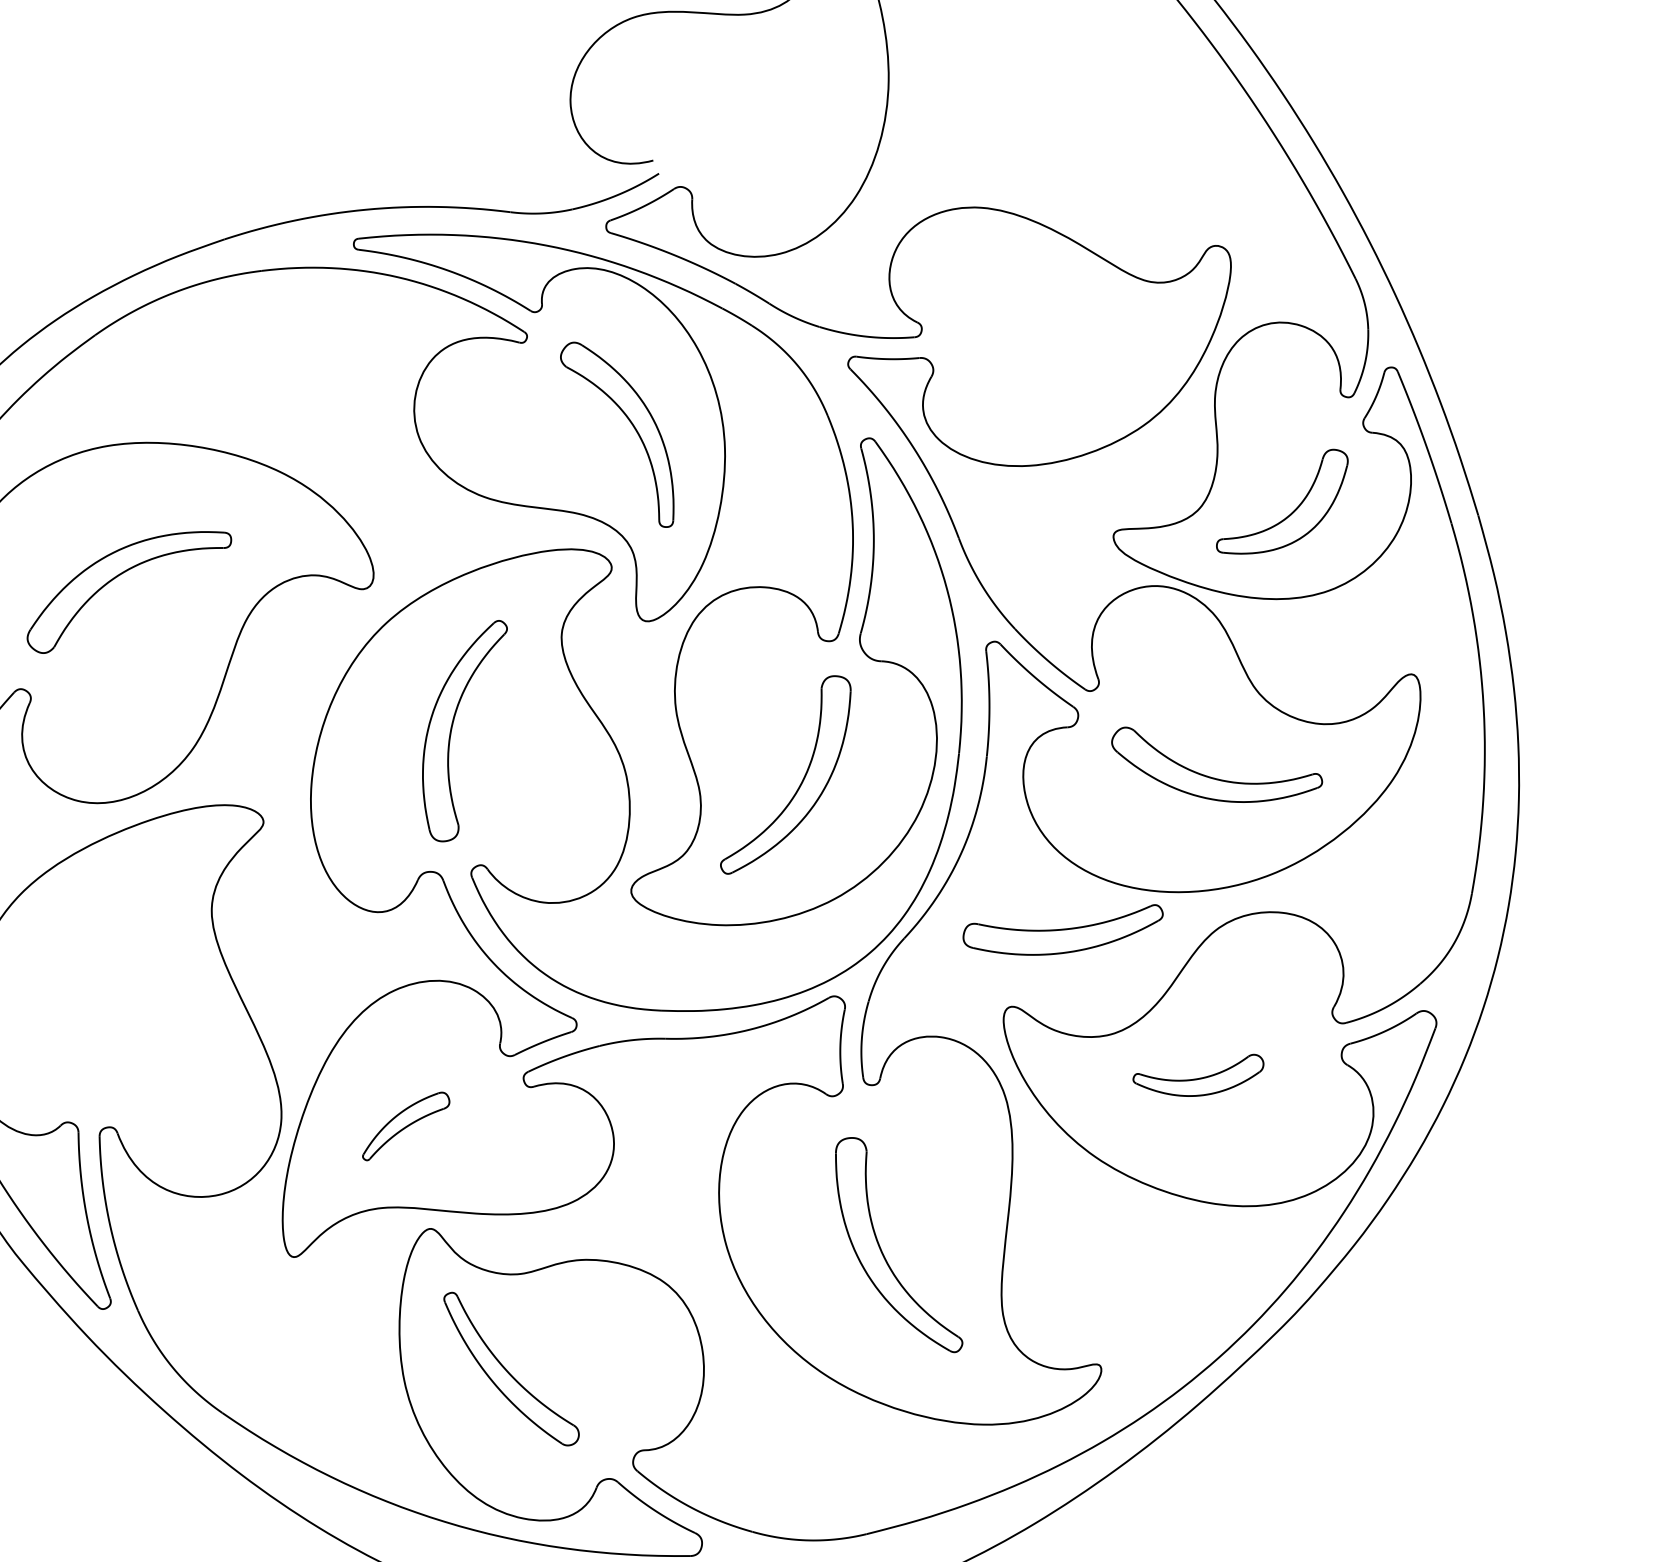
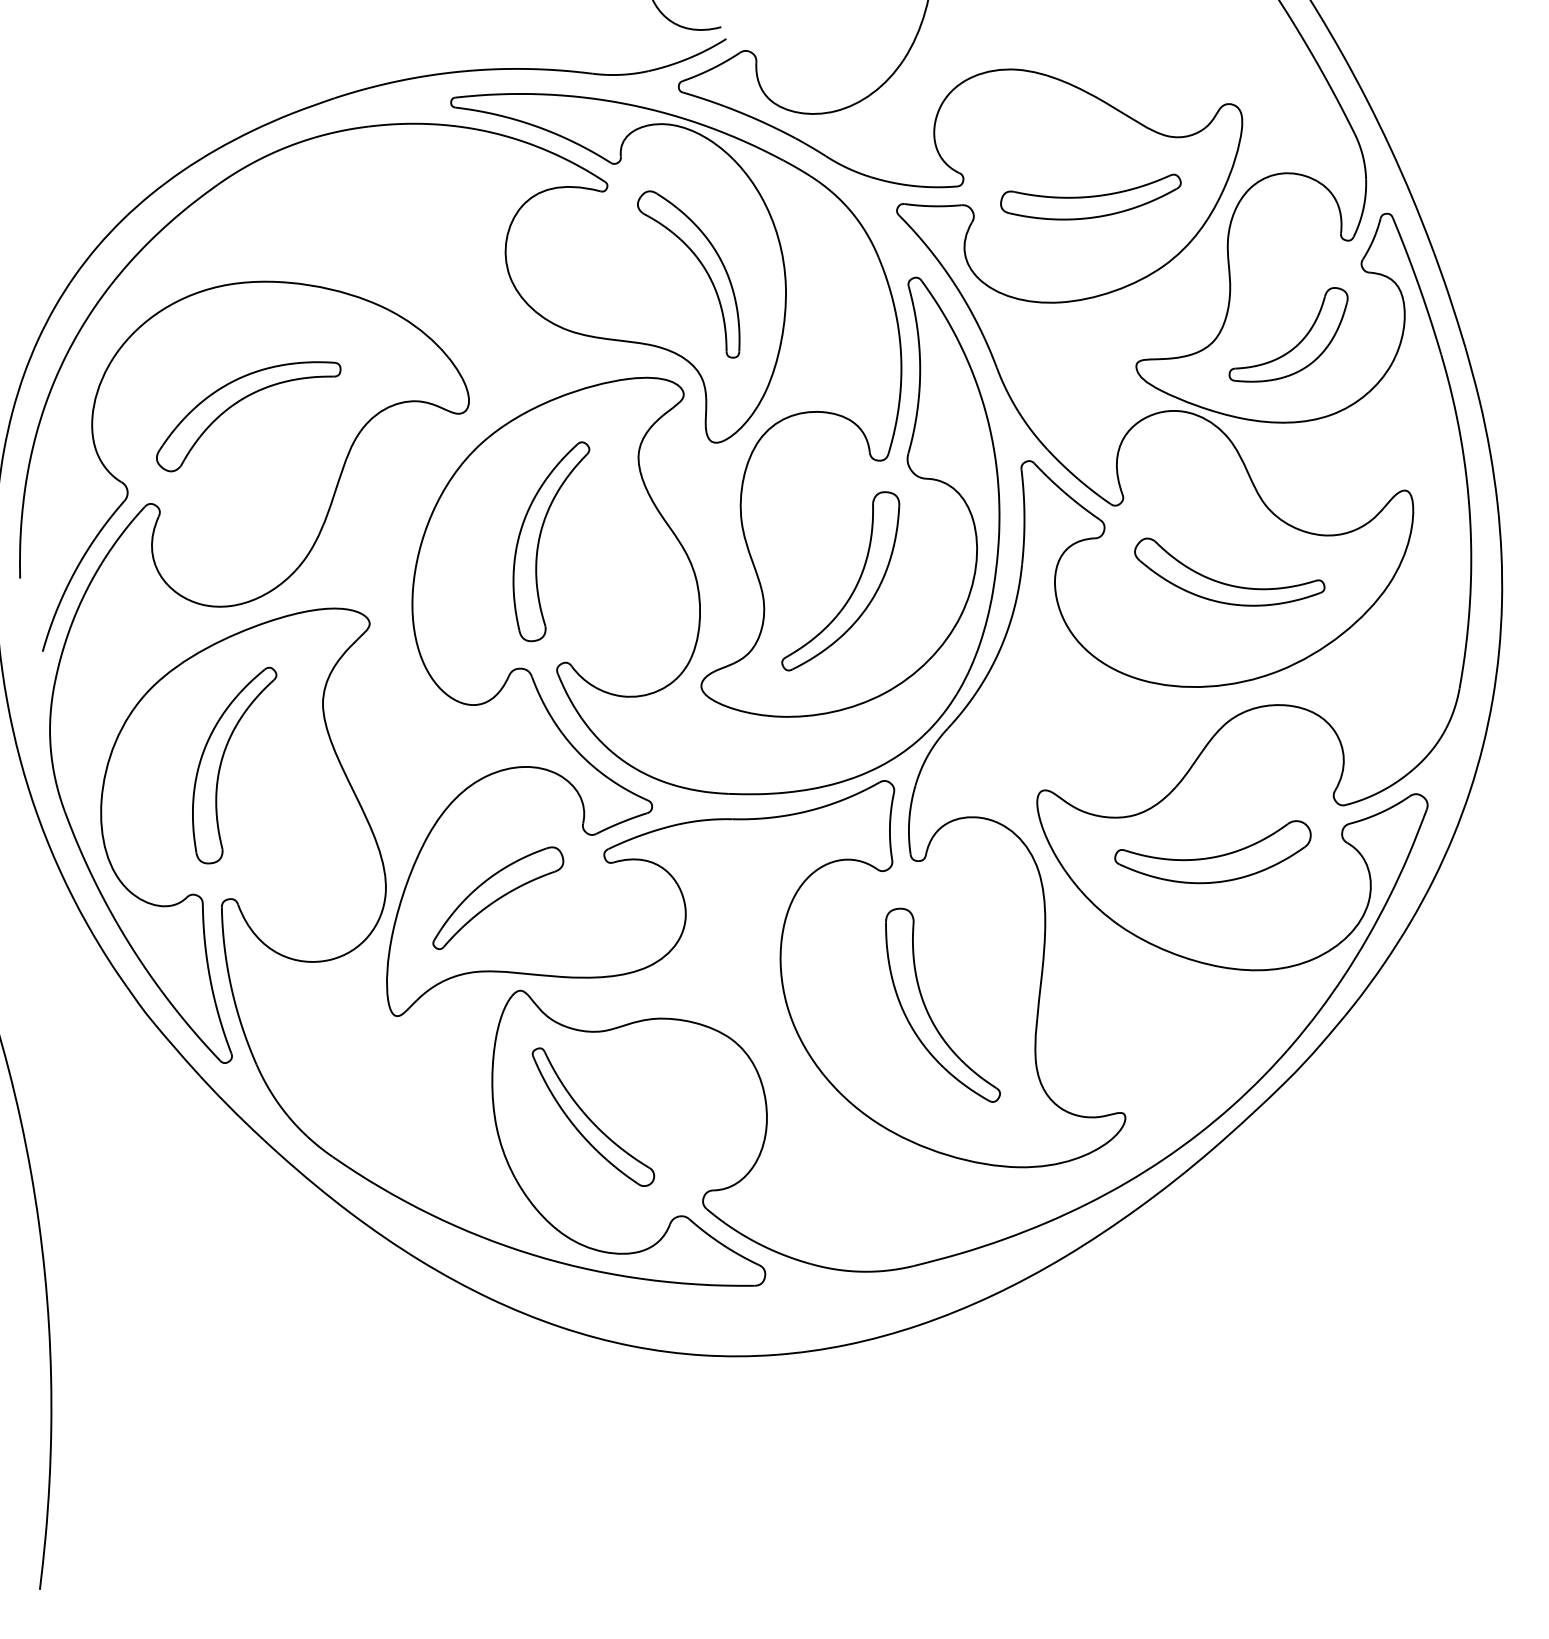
part: (1062, 929) -> (1090, 196), moved
part: (100, 975) -> (222, 762), added
part: (1197, 1075) -> (1212, 852), size x1.67
part: (406, 1126) -> (498, 898), size x1.67

